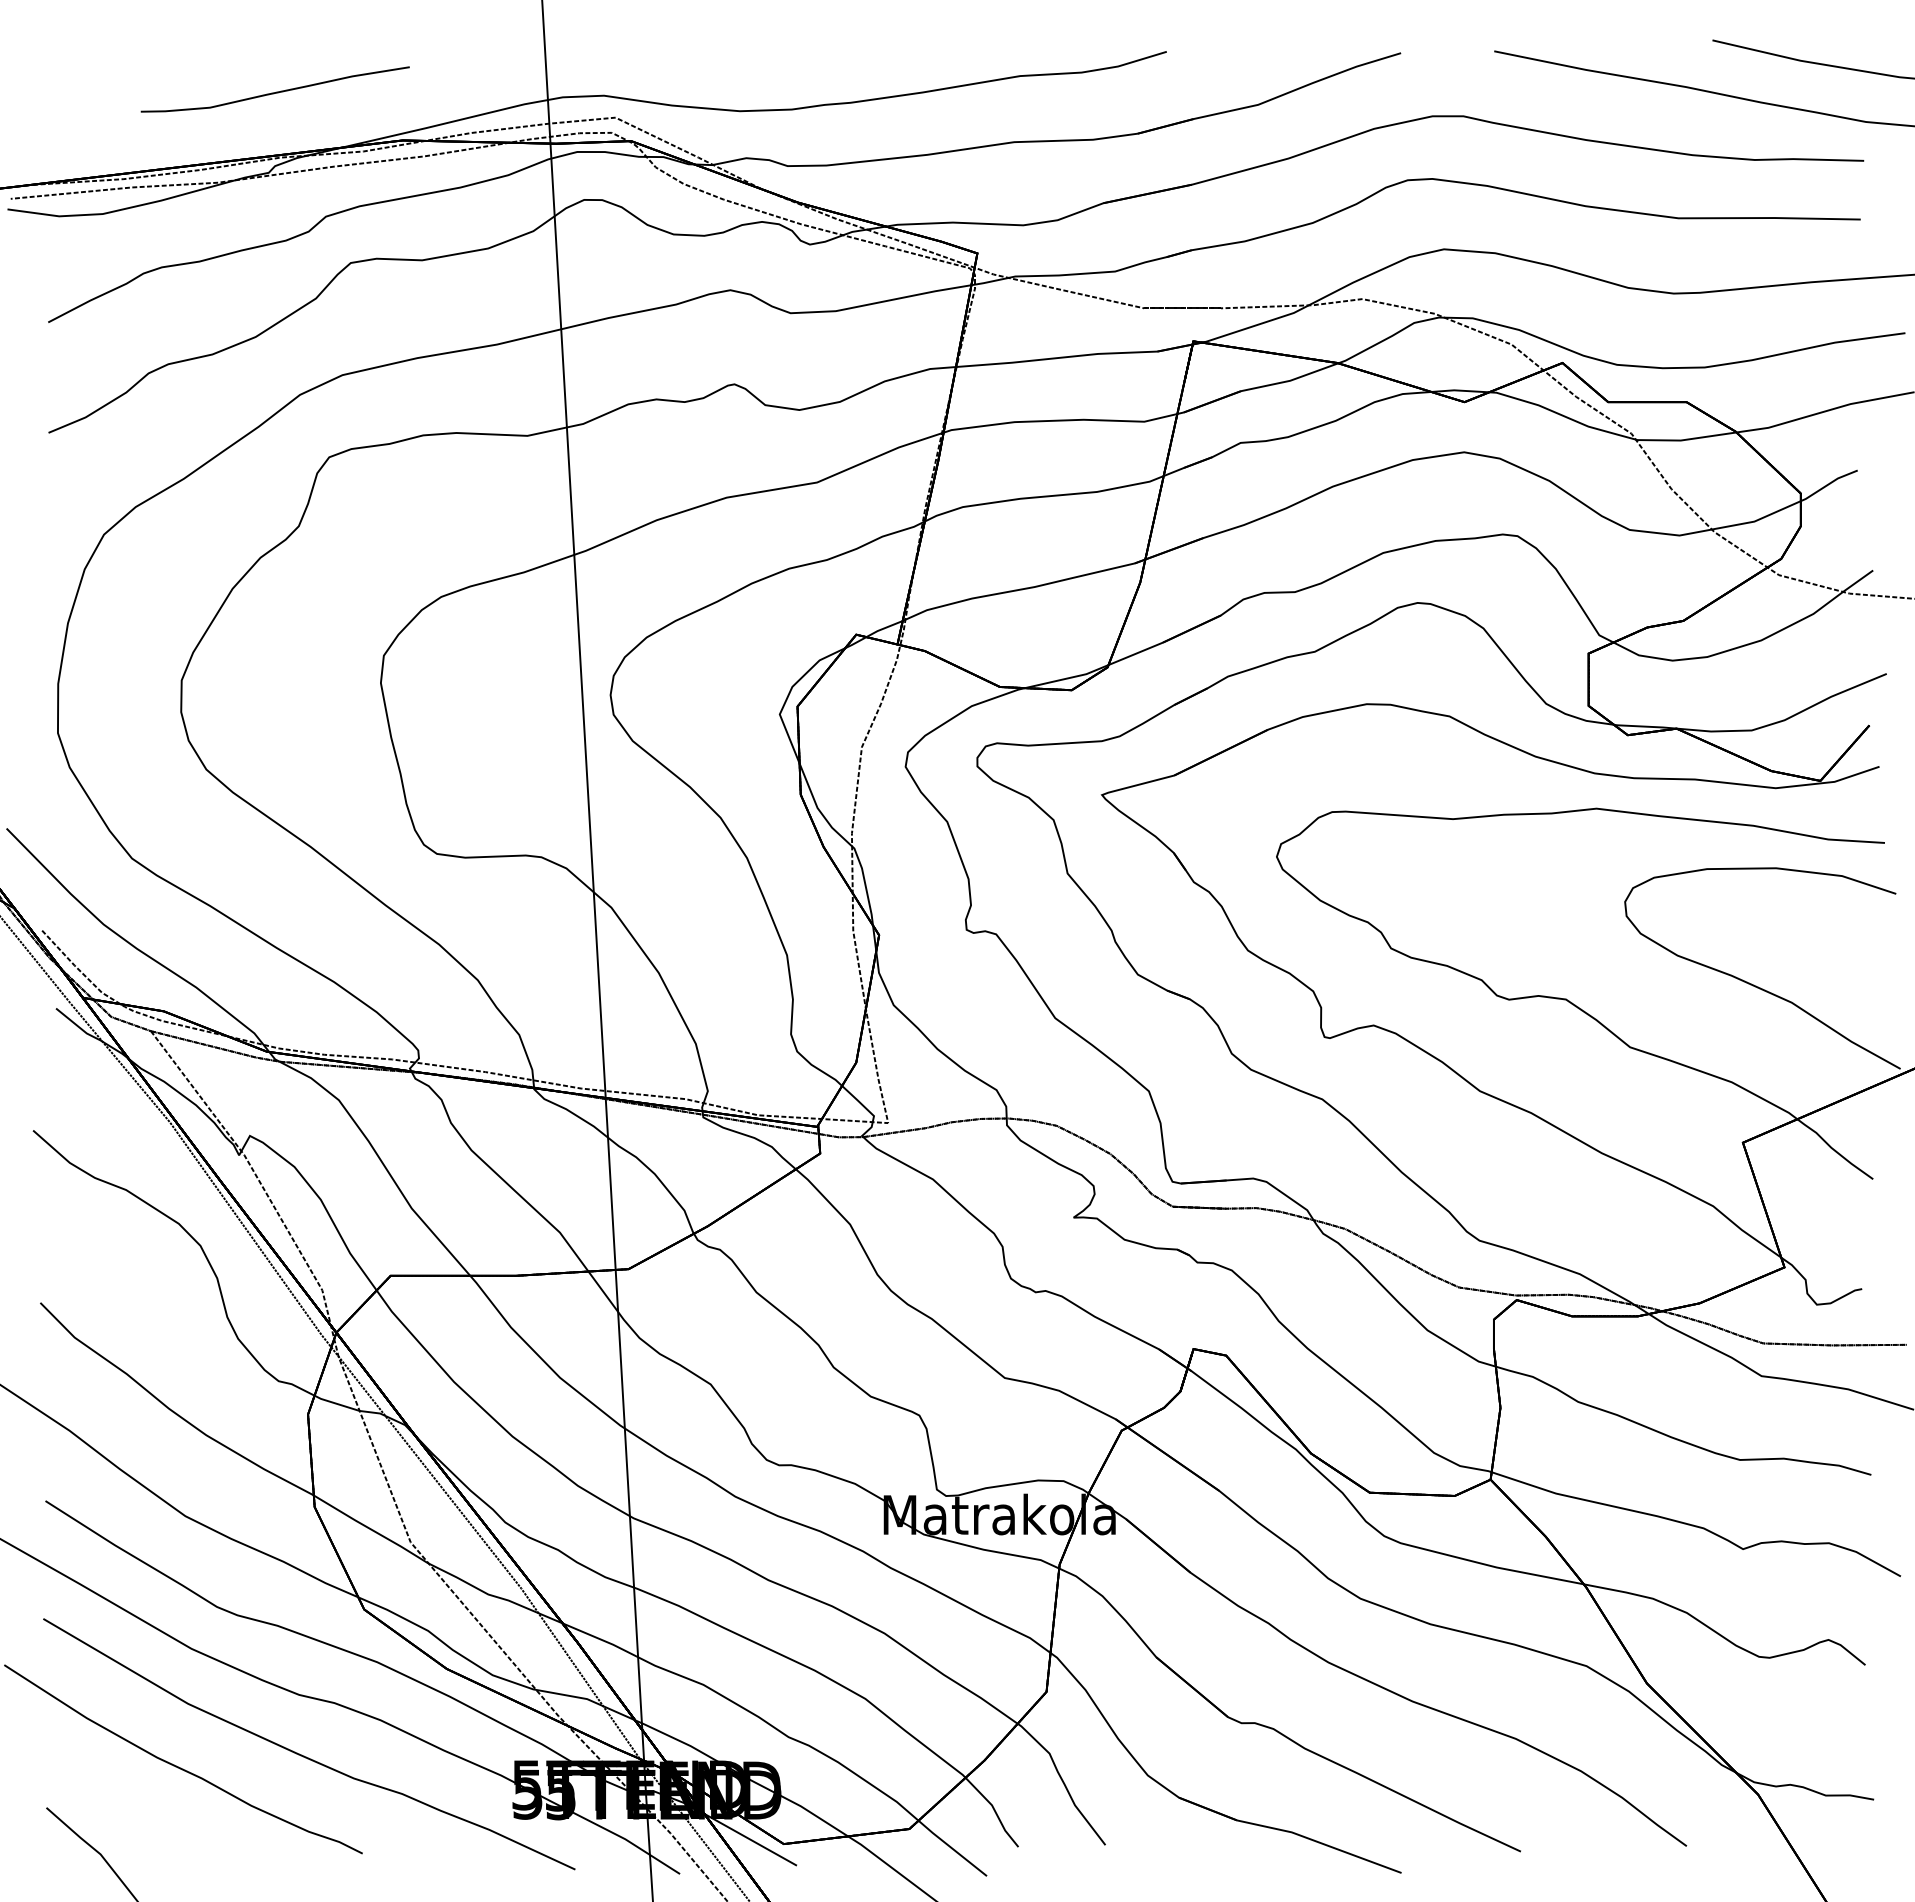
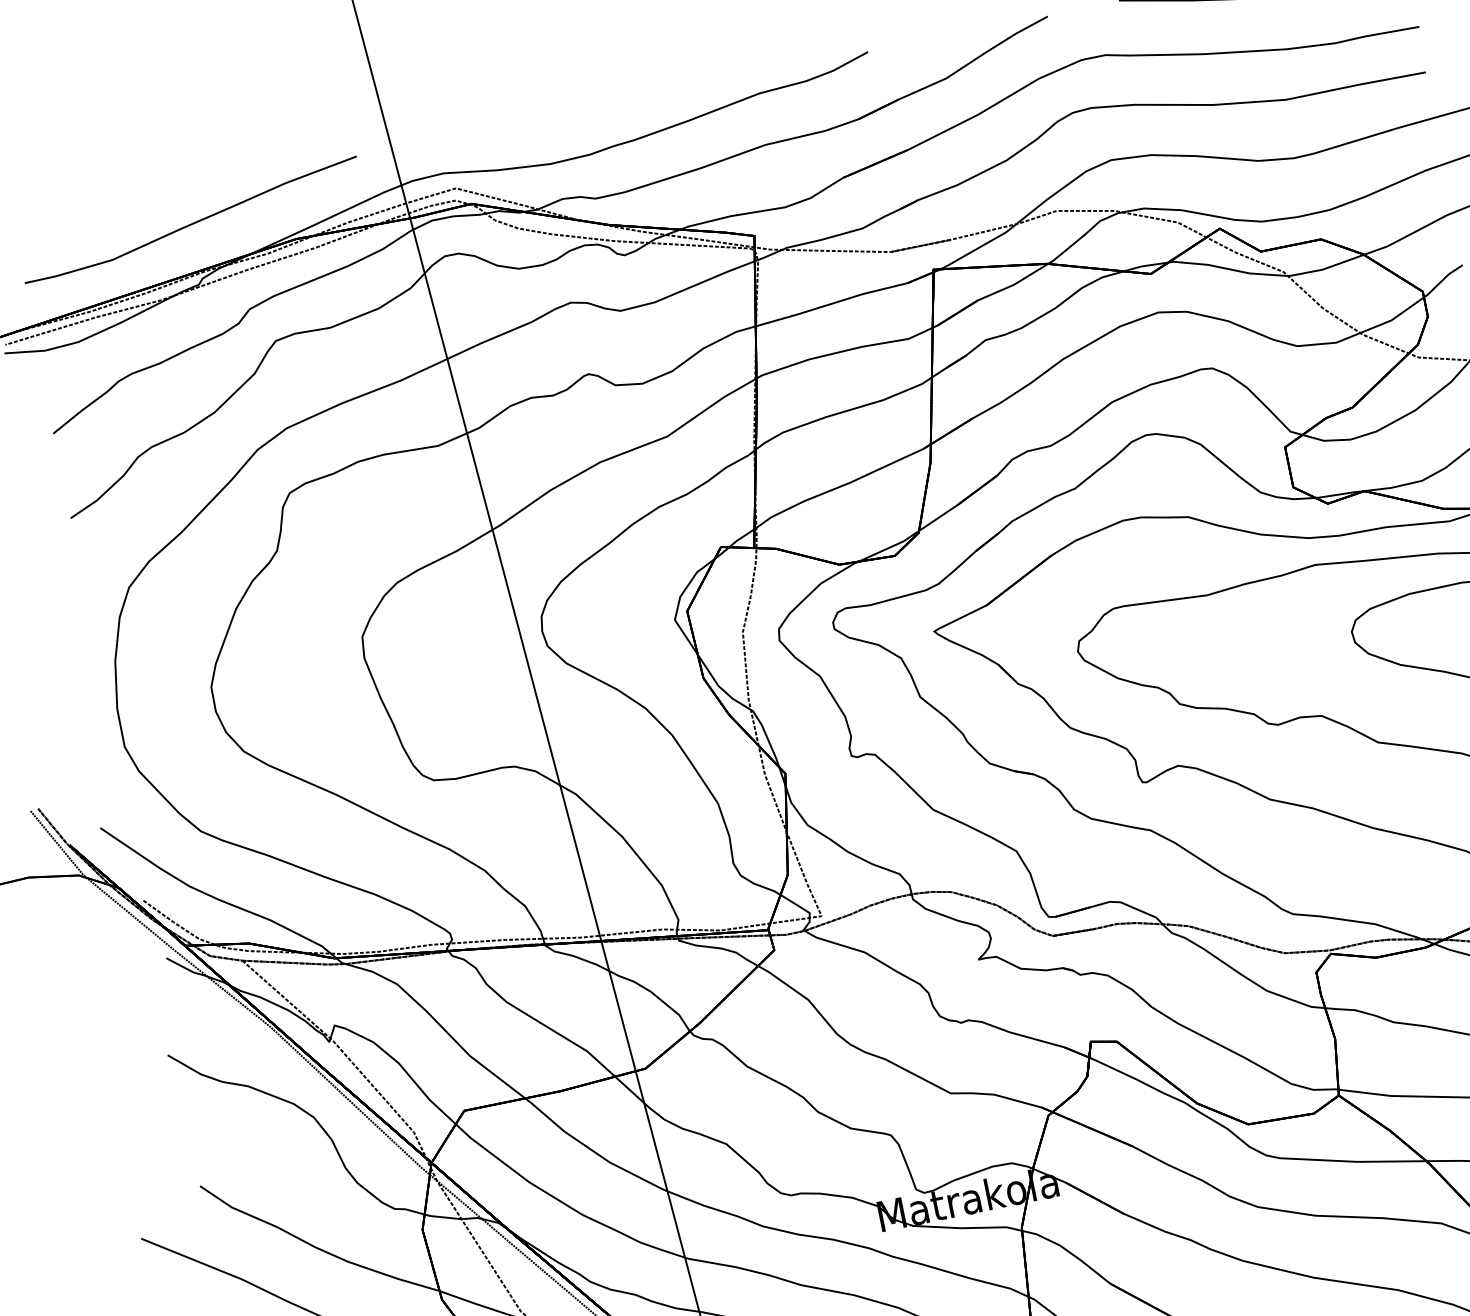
part: (275, 89) -> (191, 219), size x1.67

